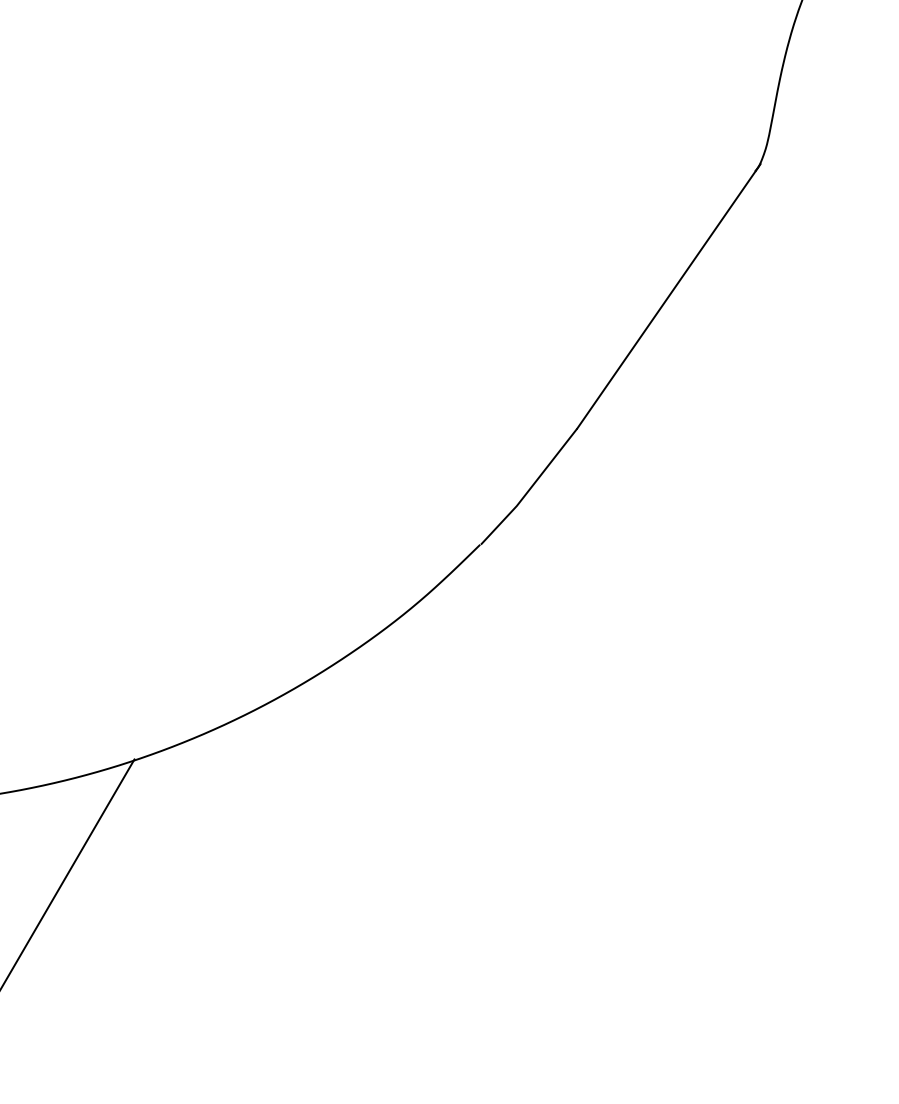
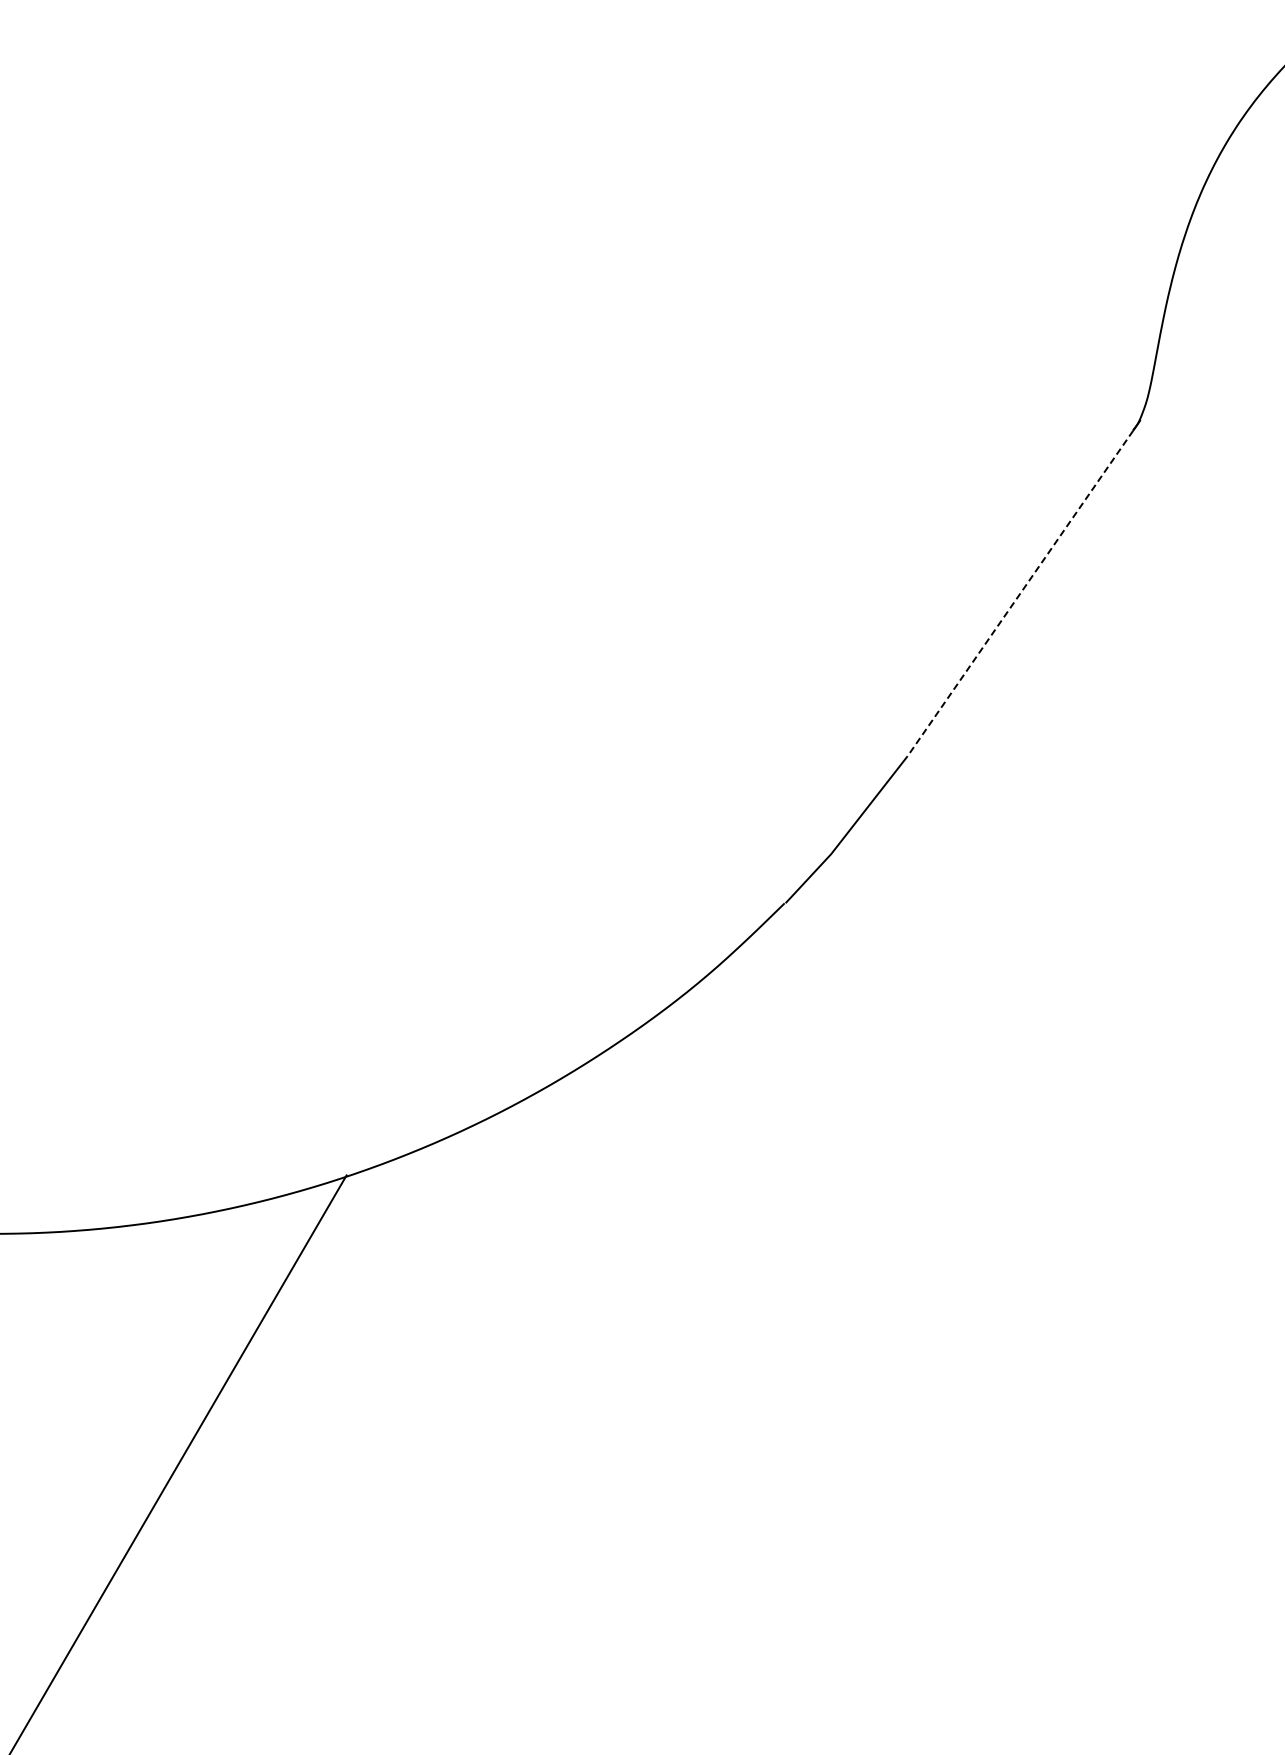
line: (666, 300) -> (1020, 593), solid -> dashed

